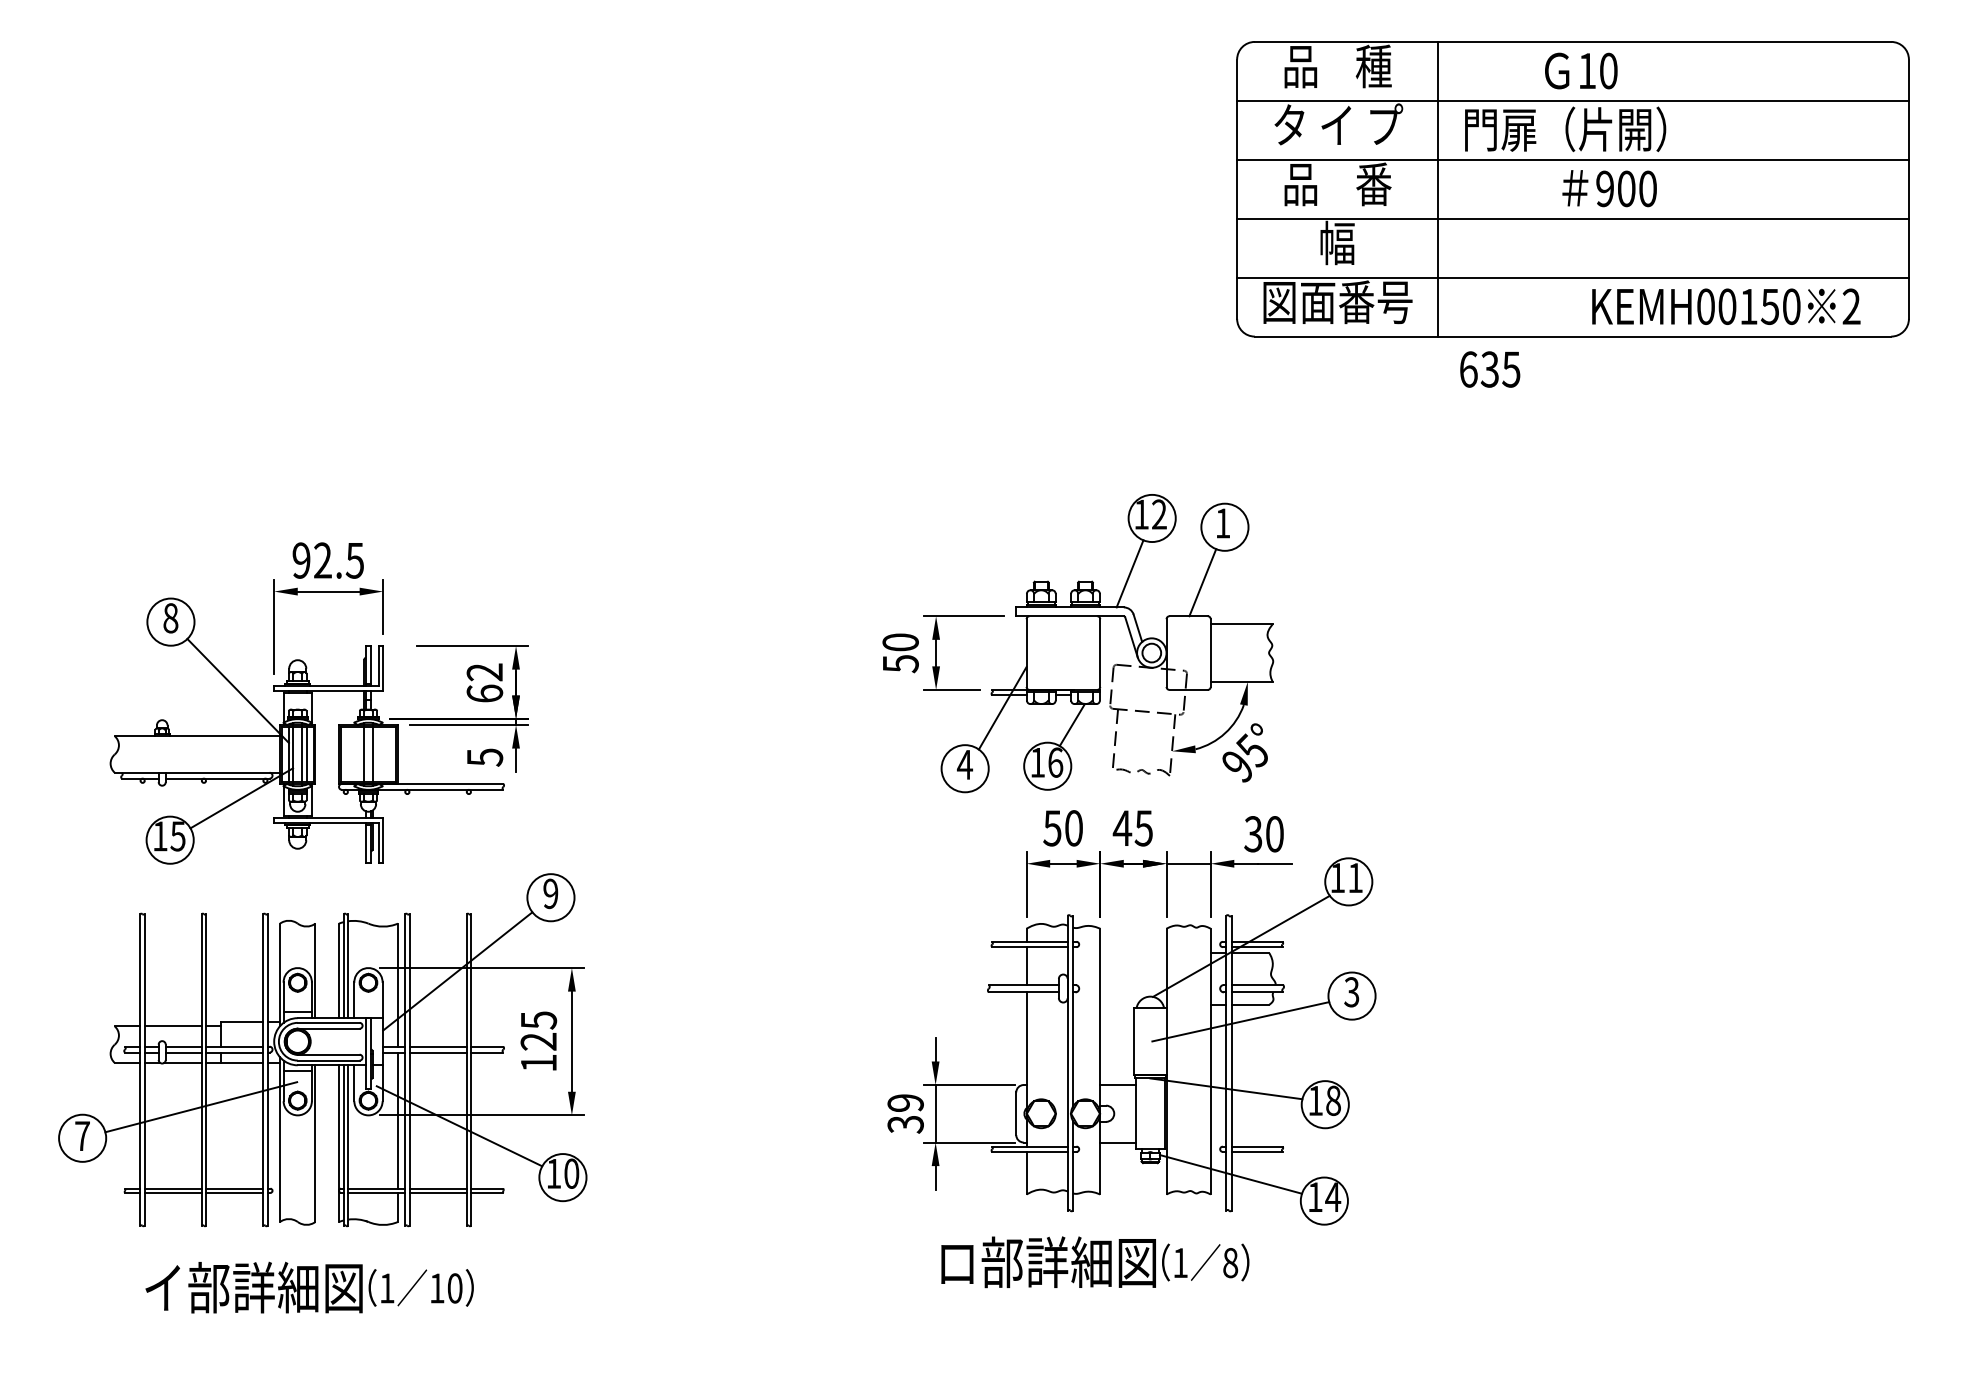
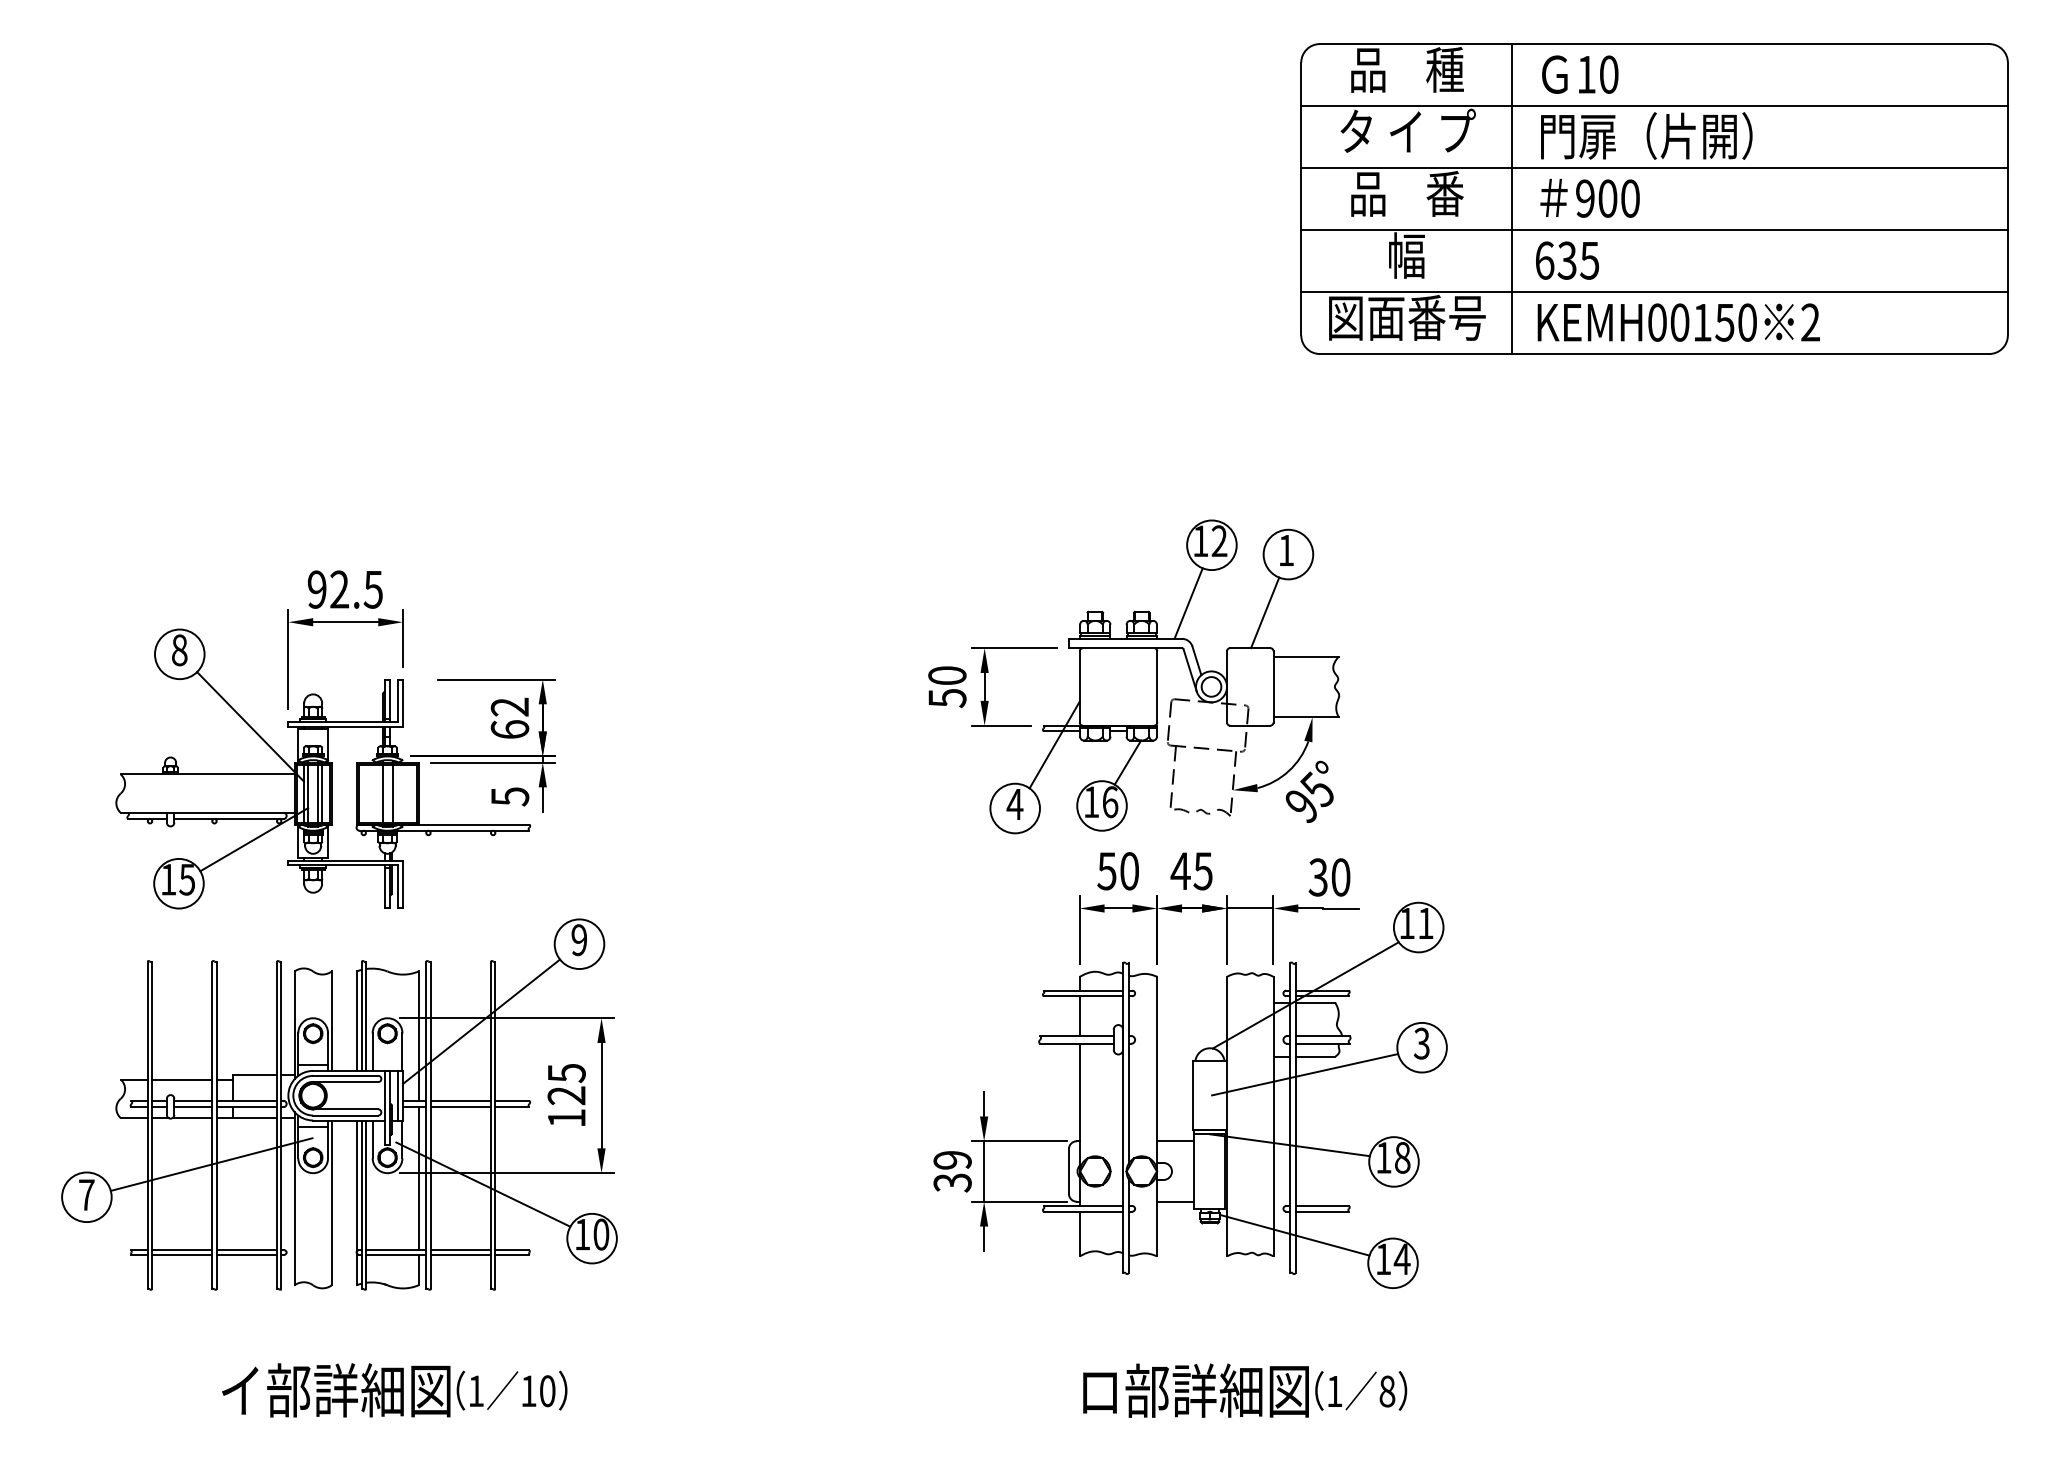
text: (1581, 70) -> (1580, 74), moved
text: (1609, 188) -> (1589, 198), moved
text: (1726, 306) -> (1678, 322), moved
text: (1490, 369) -> (1567, 260), moved
line: (378, 1041) -> (398, 1095), added
text: (1095, 1262) -> (1245, 1390), moved
text: (309, 1287) -> (394, 1390), moved

